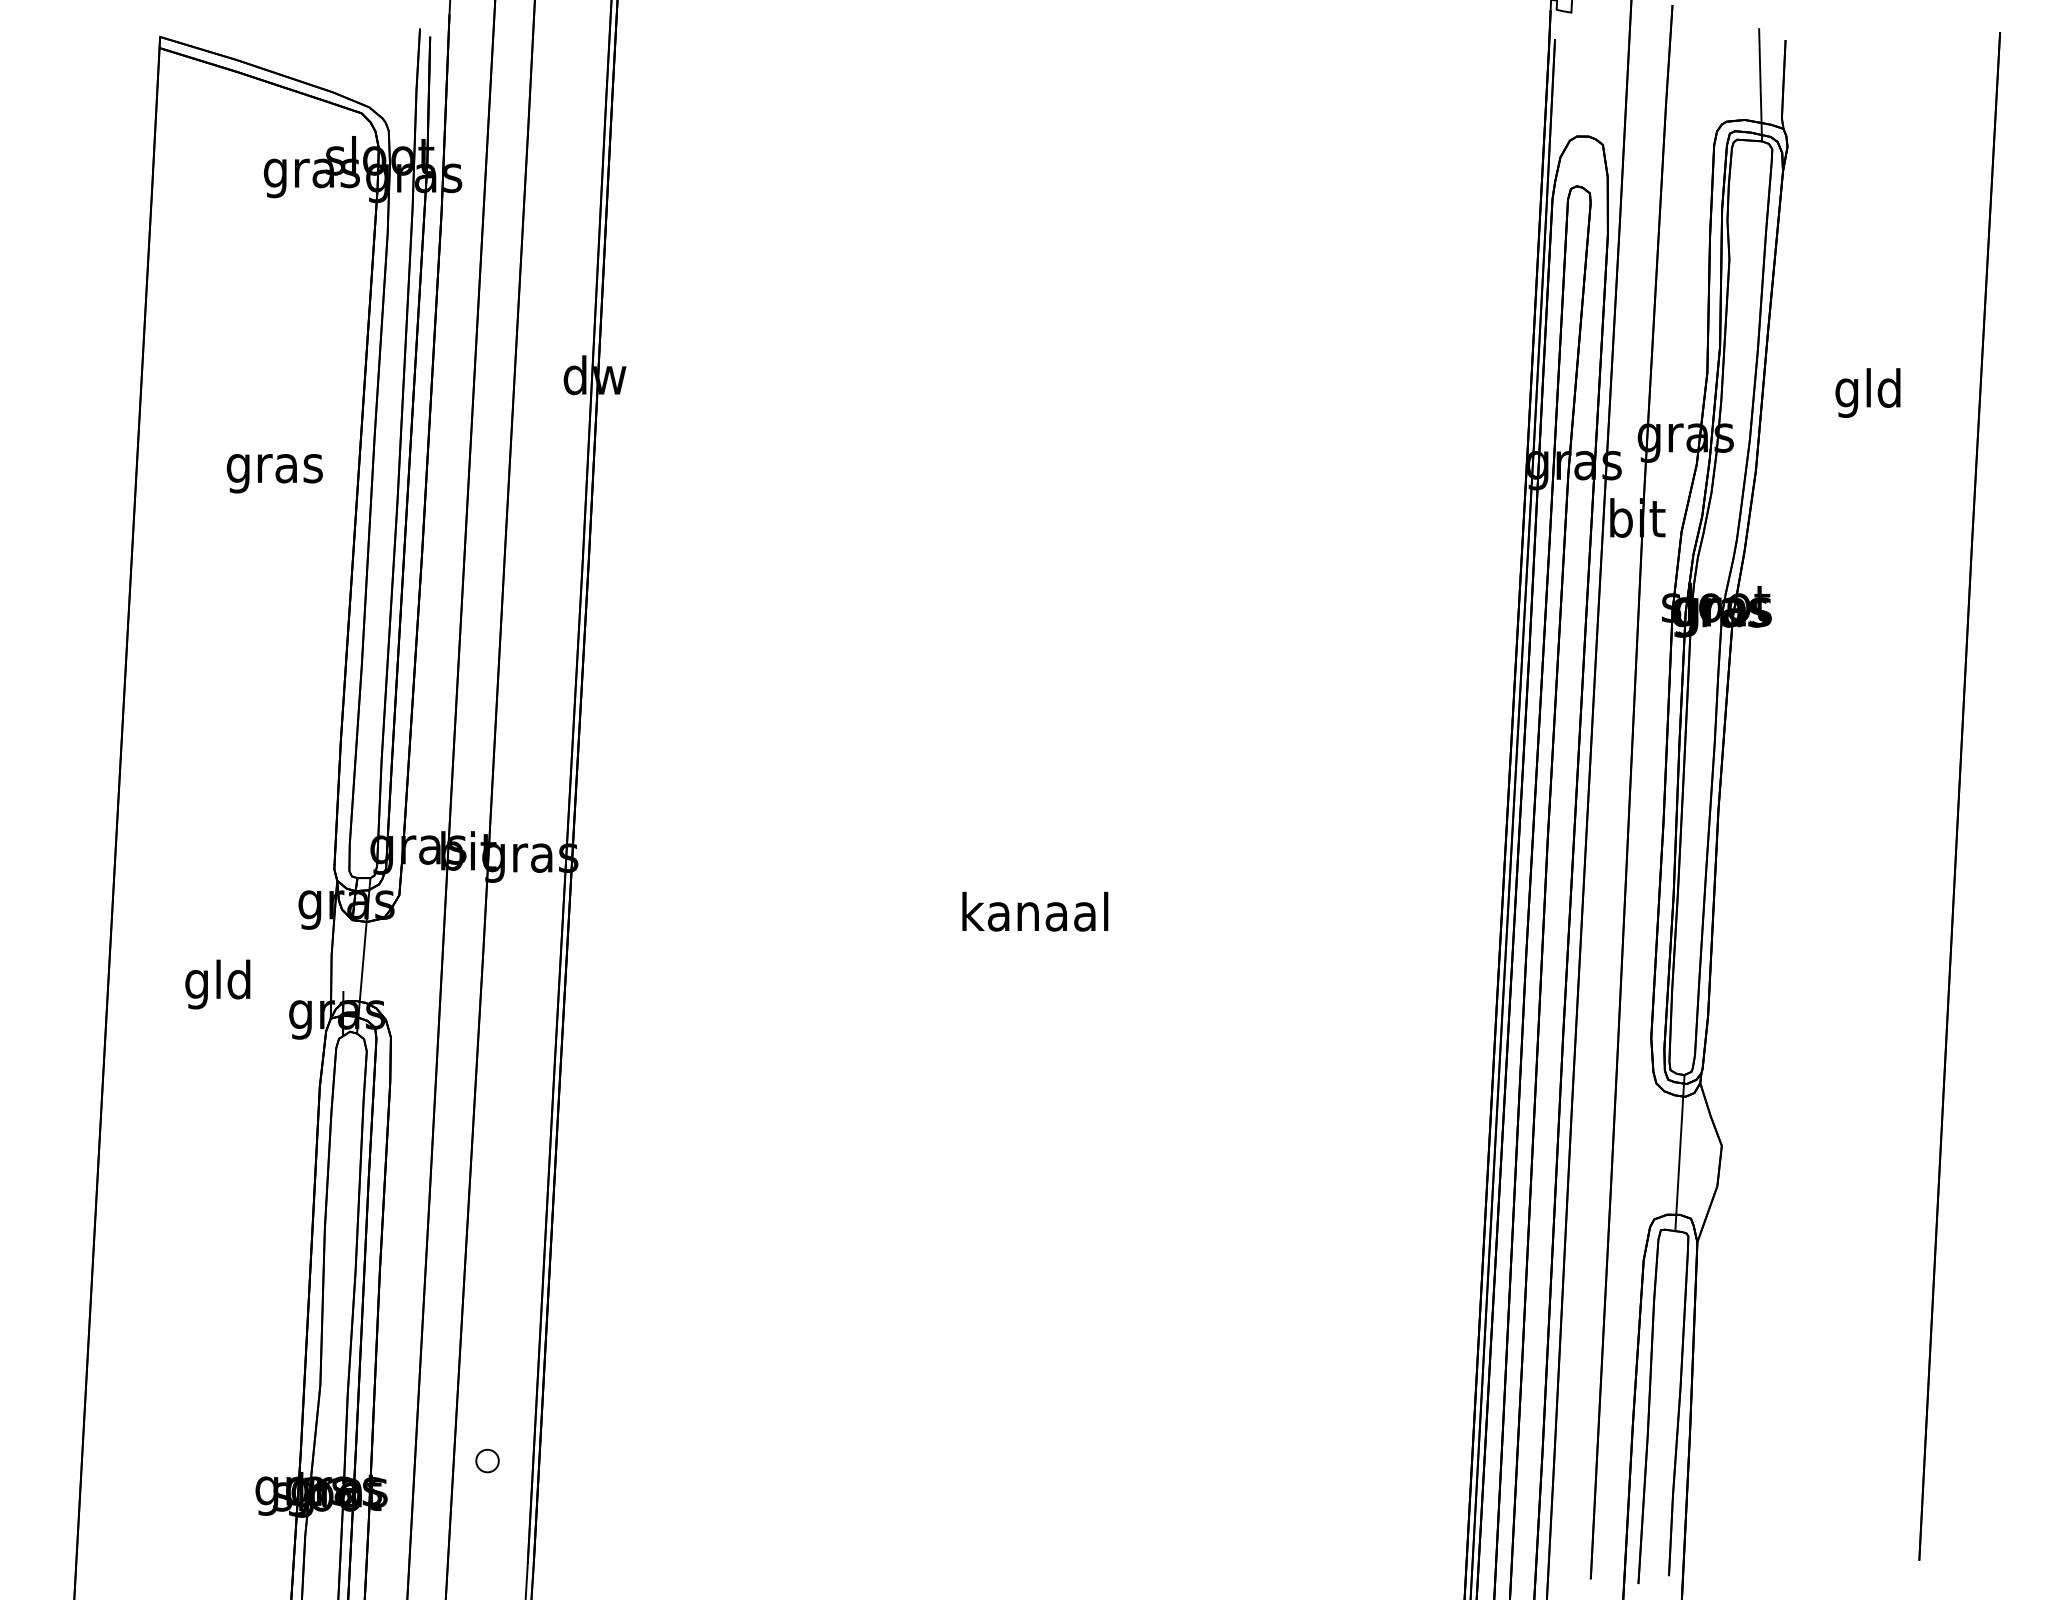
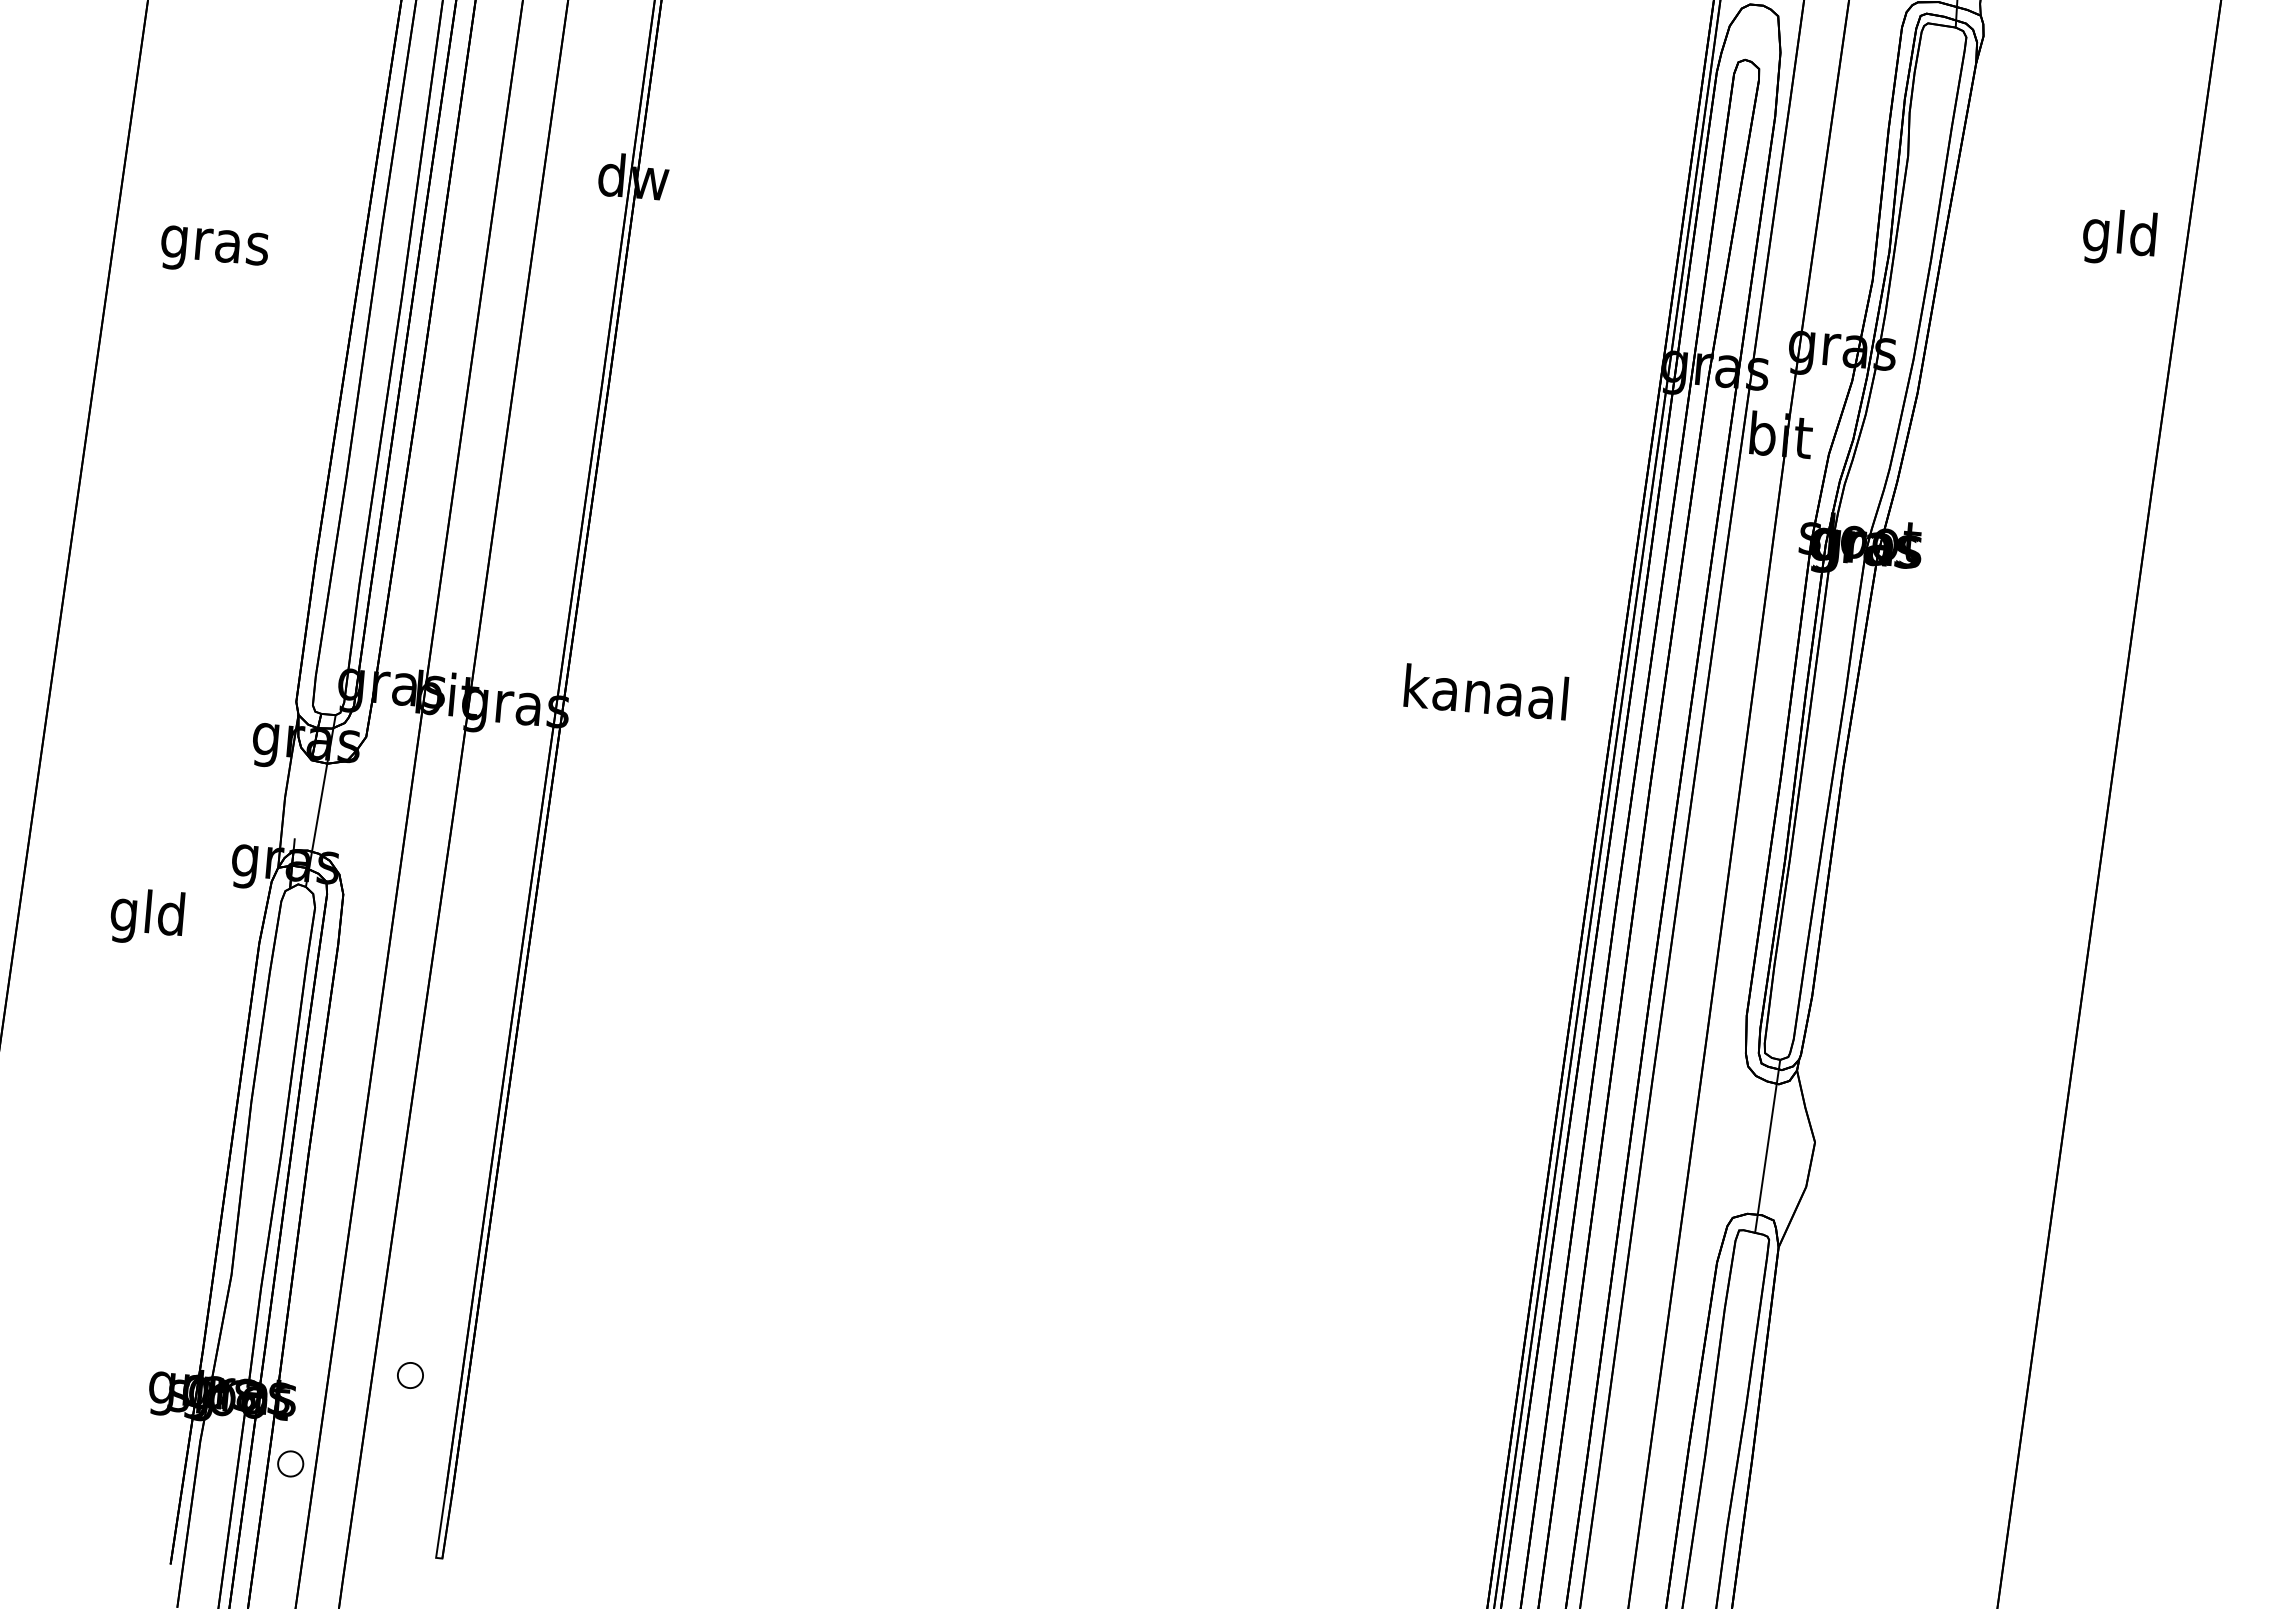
text: (1867, 392) -> (2118, 236), moved
text: (274, 473) -> (214, 250), moved
text: (1035, 911) -> (1486, 691), moved
text: (217, 984) -> (146, 917), moved
part: (387, 1548) -> (290, 1463), added

